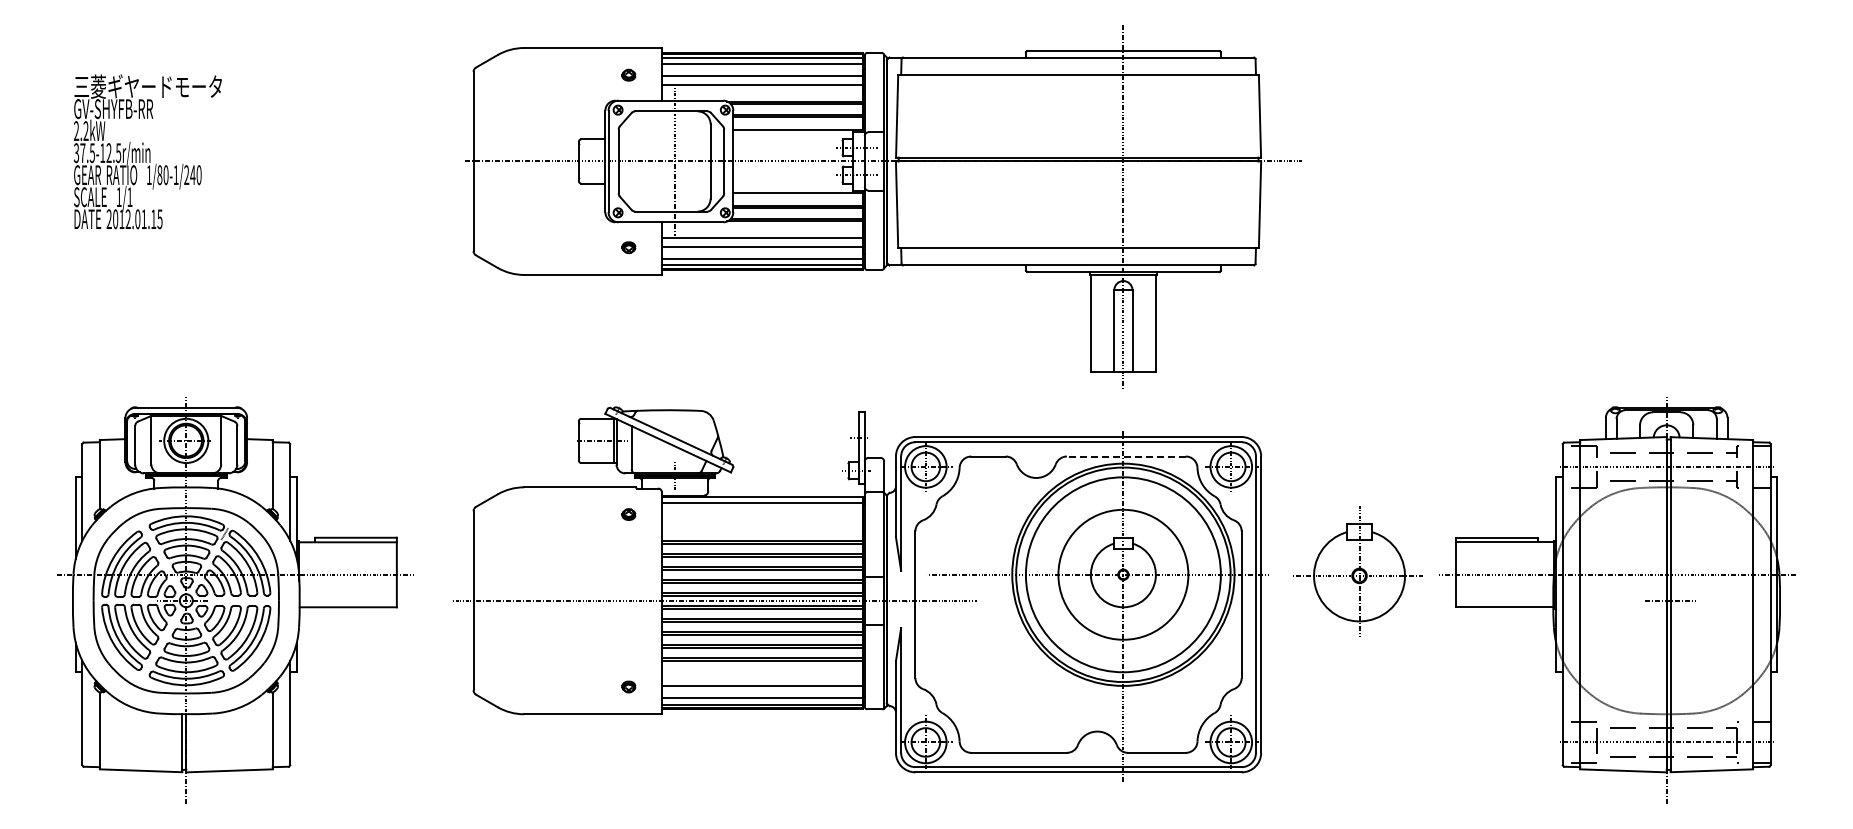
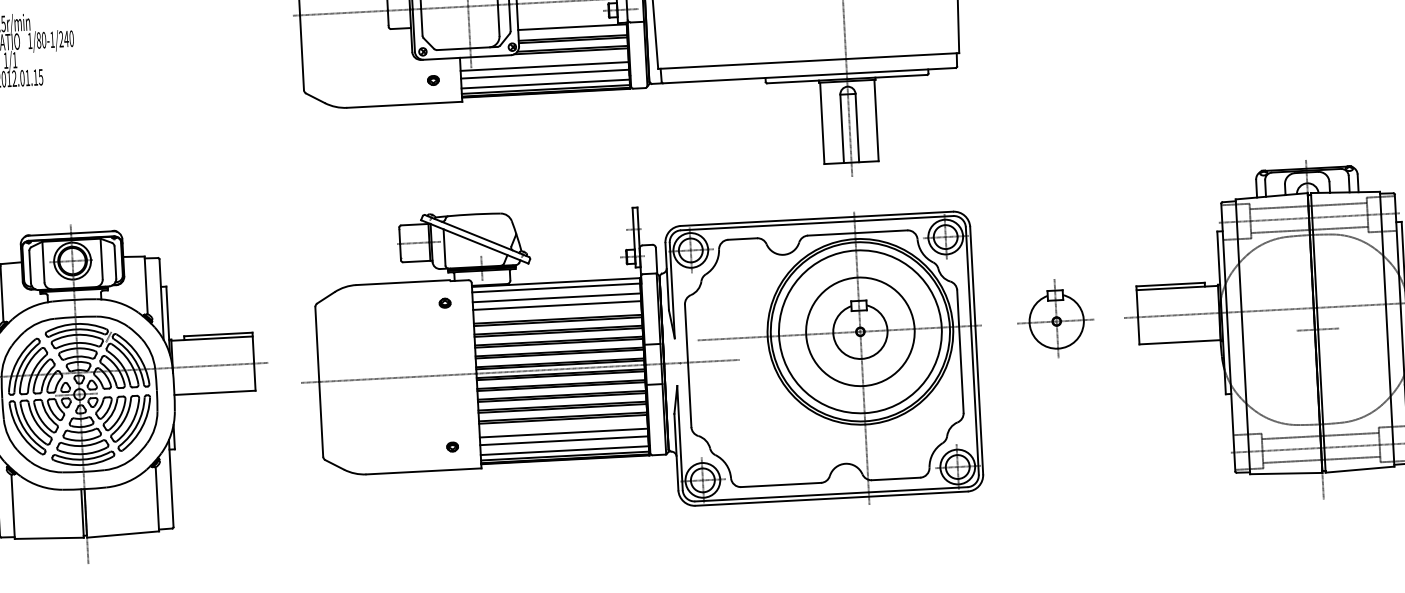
line: (1125, 456) -> (856, 233), dashed -> solid
line: (762, 515) -> (556, 298), added
line: (762, 524) -> (557, 305), added
part: (1356, 571) -> (1054, 318), size x0.71
line: (762, 677) -> (563, 433), added

